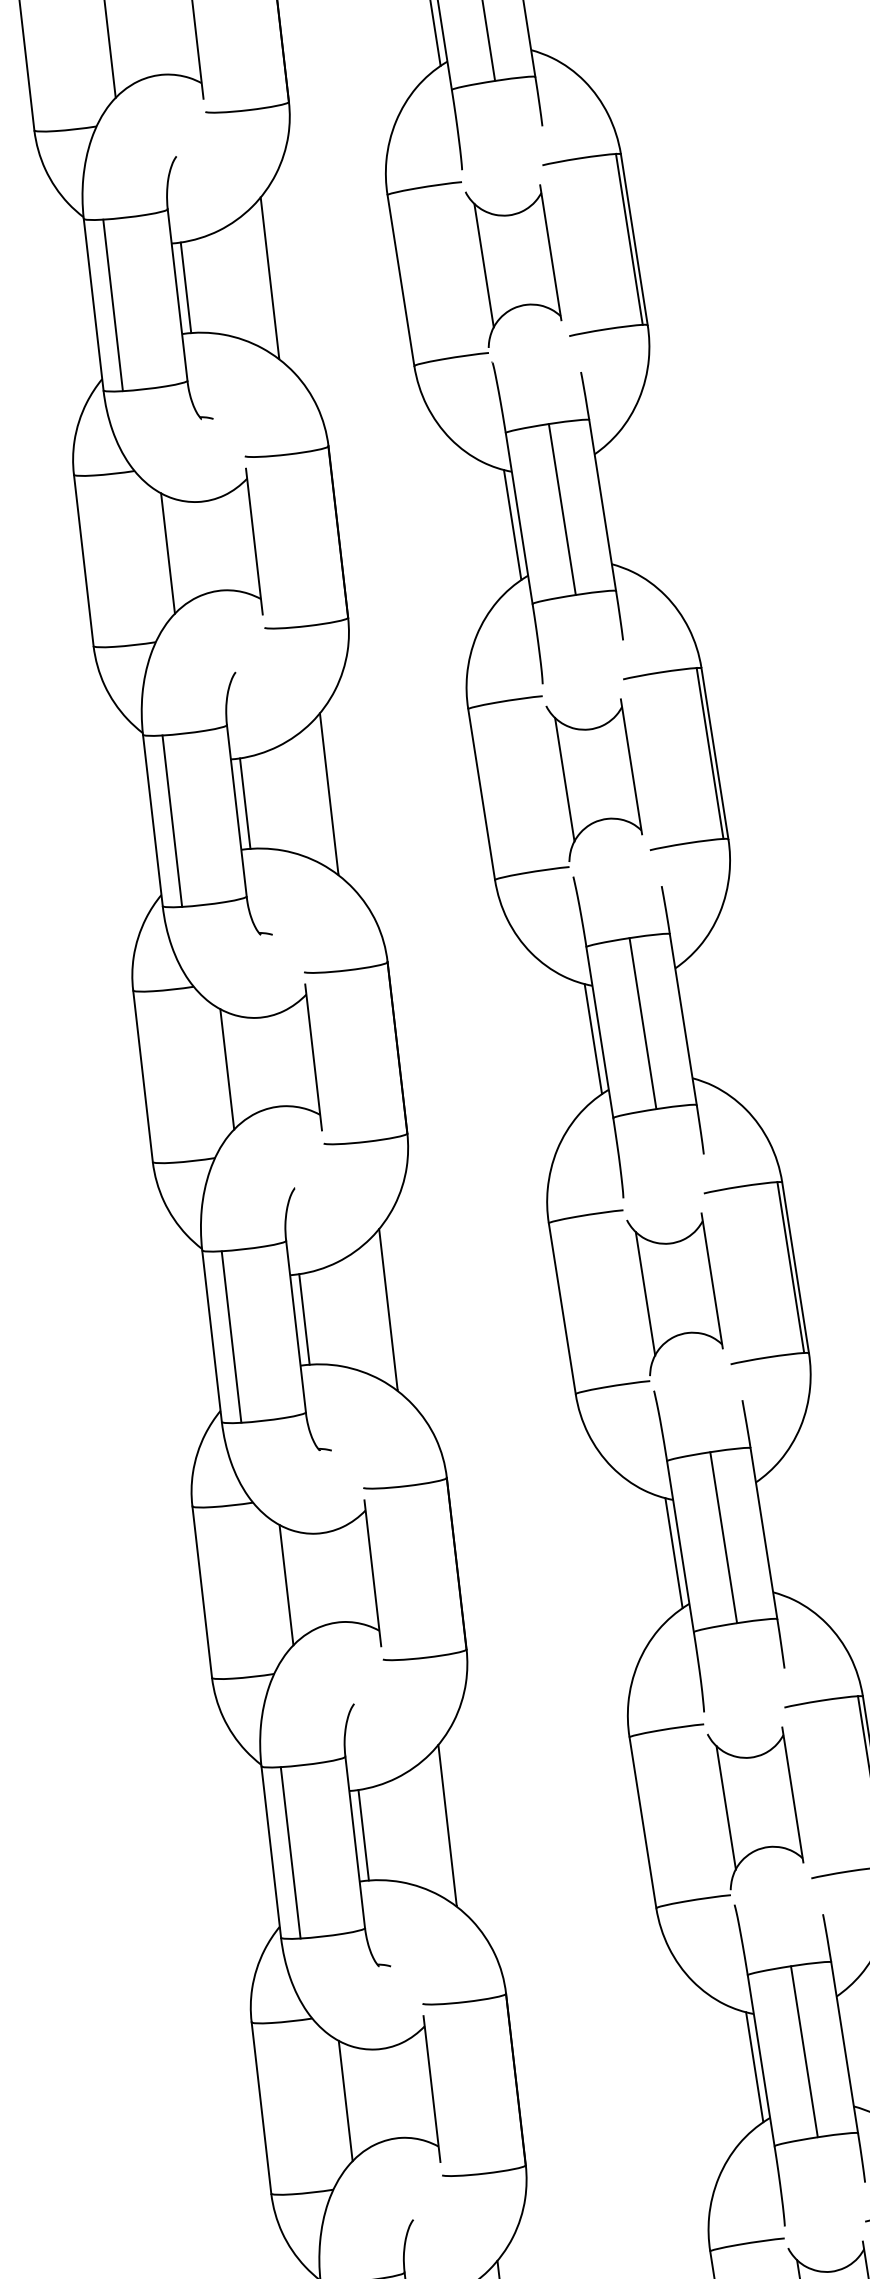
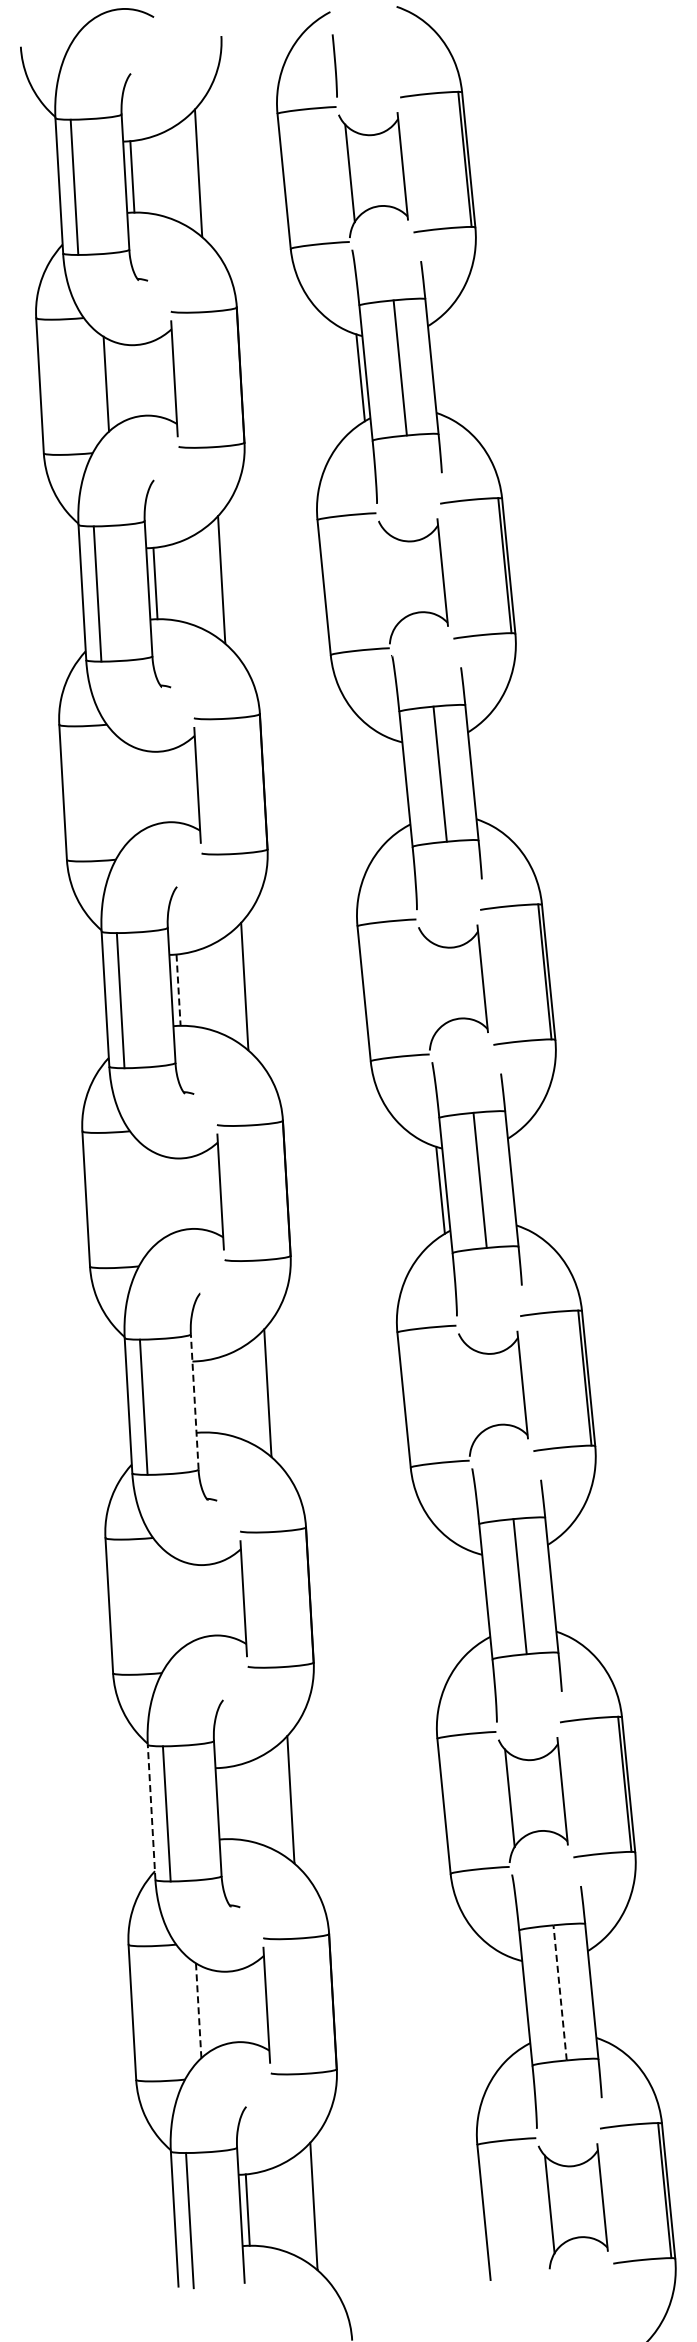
line: (483, 265) -> (389, 579), removed
line: (512, 524) -> (400, 783), removed
line: (168, 553) -> (129, 790), removed
line: (564, 779) -> (429, 985), removed
line: (245, 804) -> (178, 990), solid -> dashed
line: (227, 1069) -> (152, 1197), removed
line: (644, 1293) -> (469, 1391), removed
line: (304, 1319) -> (201, 1396), removed
line: (295, 1327) -> (194, 1402), solid -> dashed
line: (673, 1553) -> (480, 1596), removed
line: (286, 1584) -> (175, 1603), removed
line: (363, 1835) -> (224, 1803), removed
line: (271, 1852) -> (151, 1812), solid -> dashed
line: (804, 2051) -> (560, 1992), solid -> dashed
line: (754, 2066) -> (520, 2002), removed
line: (345, 2101) -> (198, 2011), solid -> dashed

